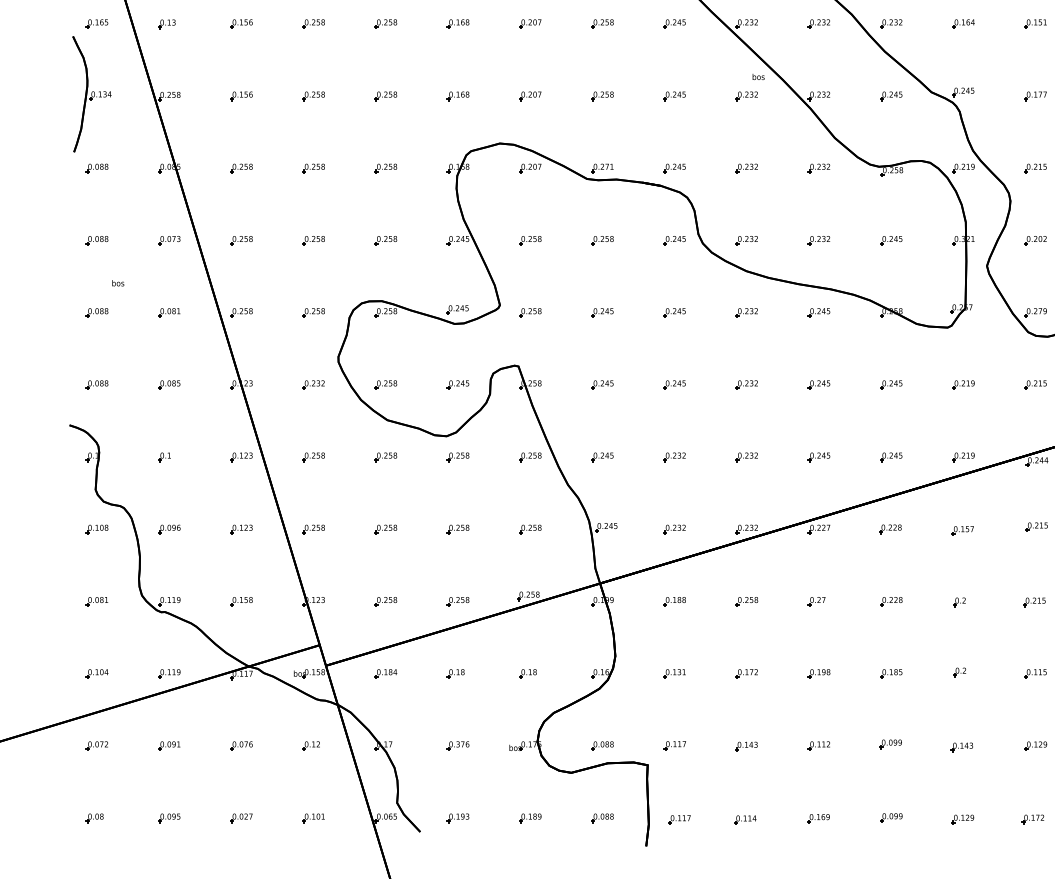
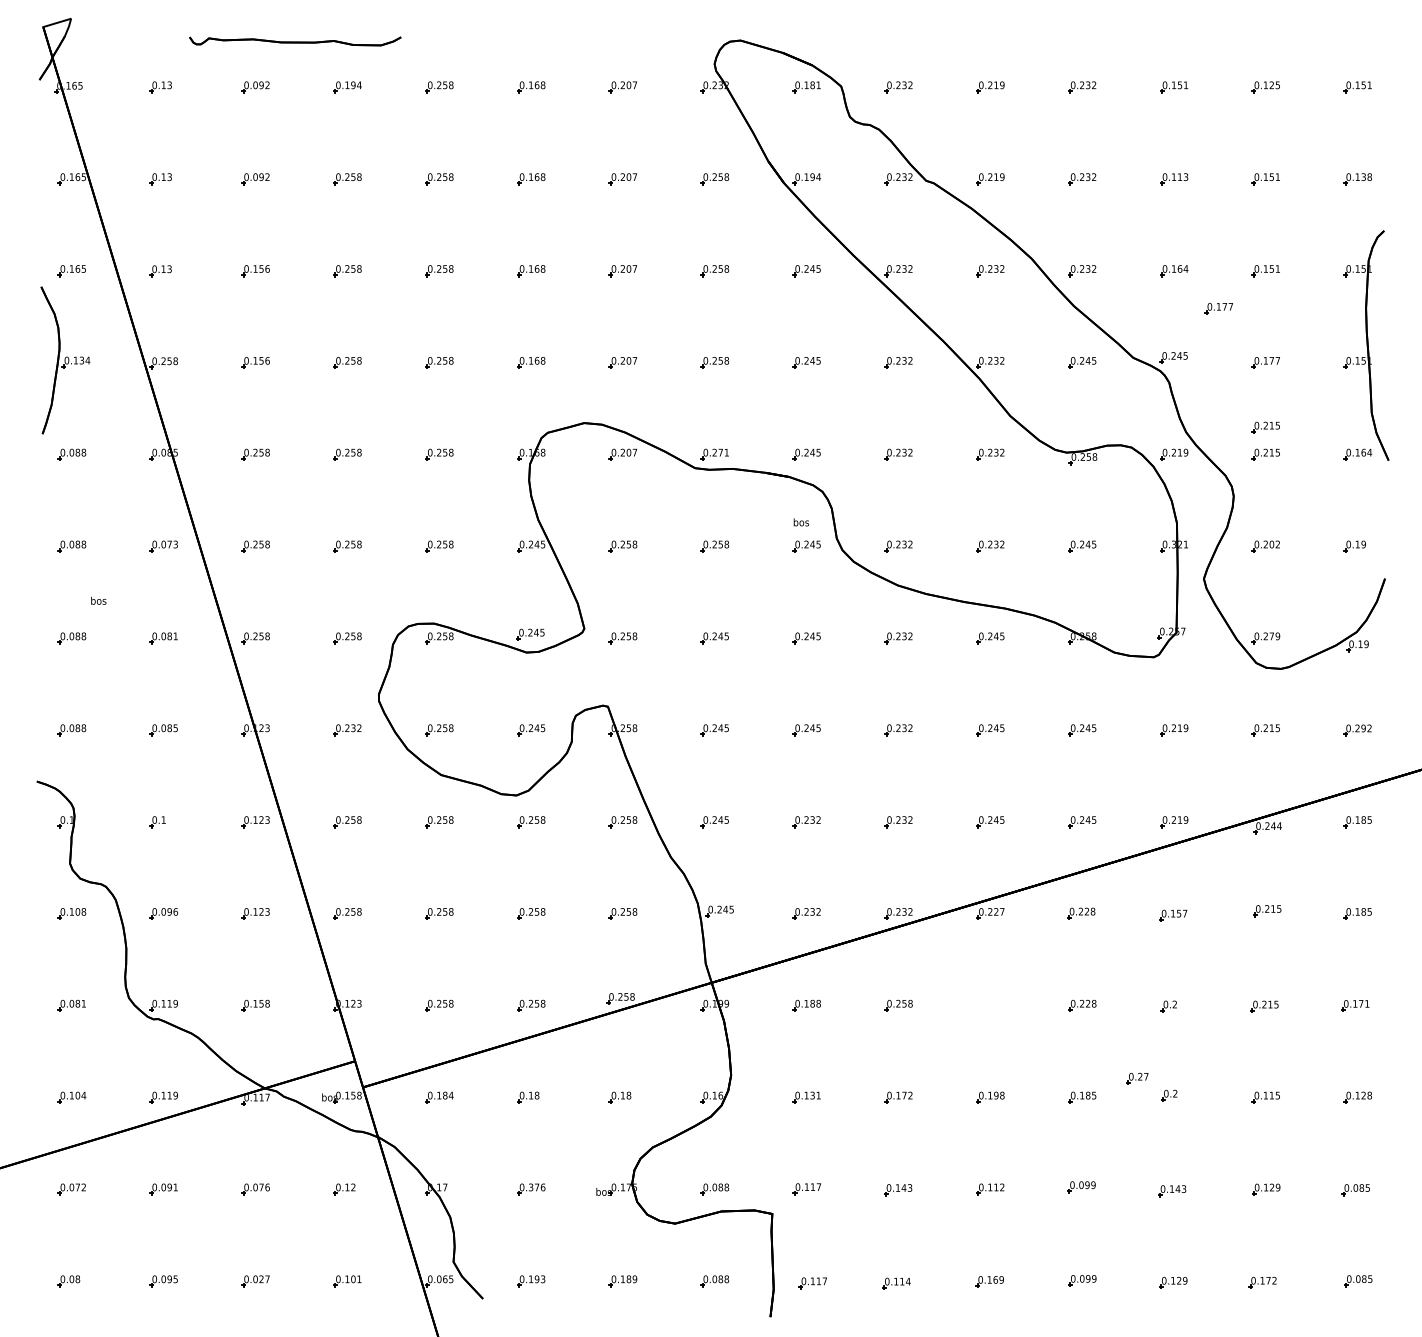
part: (998, 53) -> (1218, 308), added
text: (758, 77) -> (801, 522), moved
part: (1035, 147) -> (1265, 427), added
part: (816, 601) -> (1137, 1078), moved

